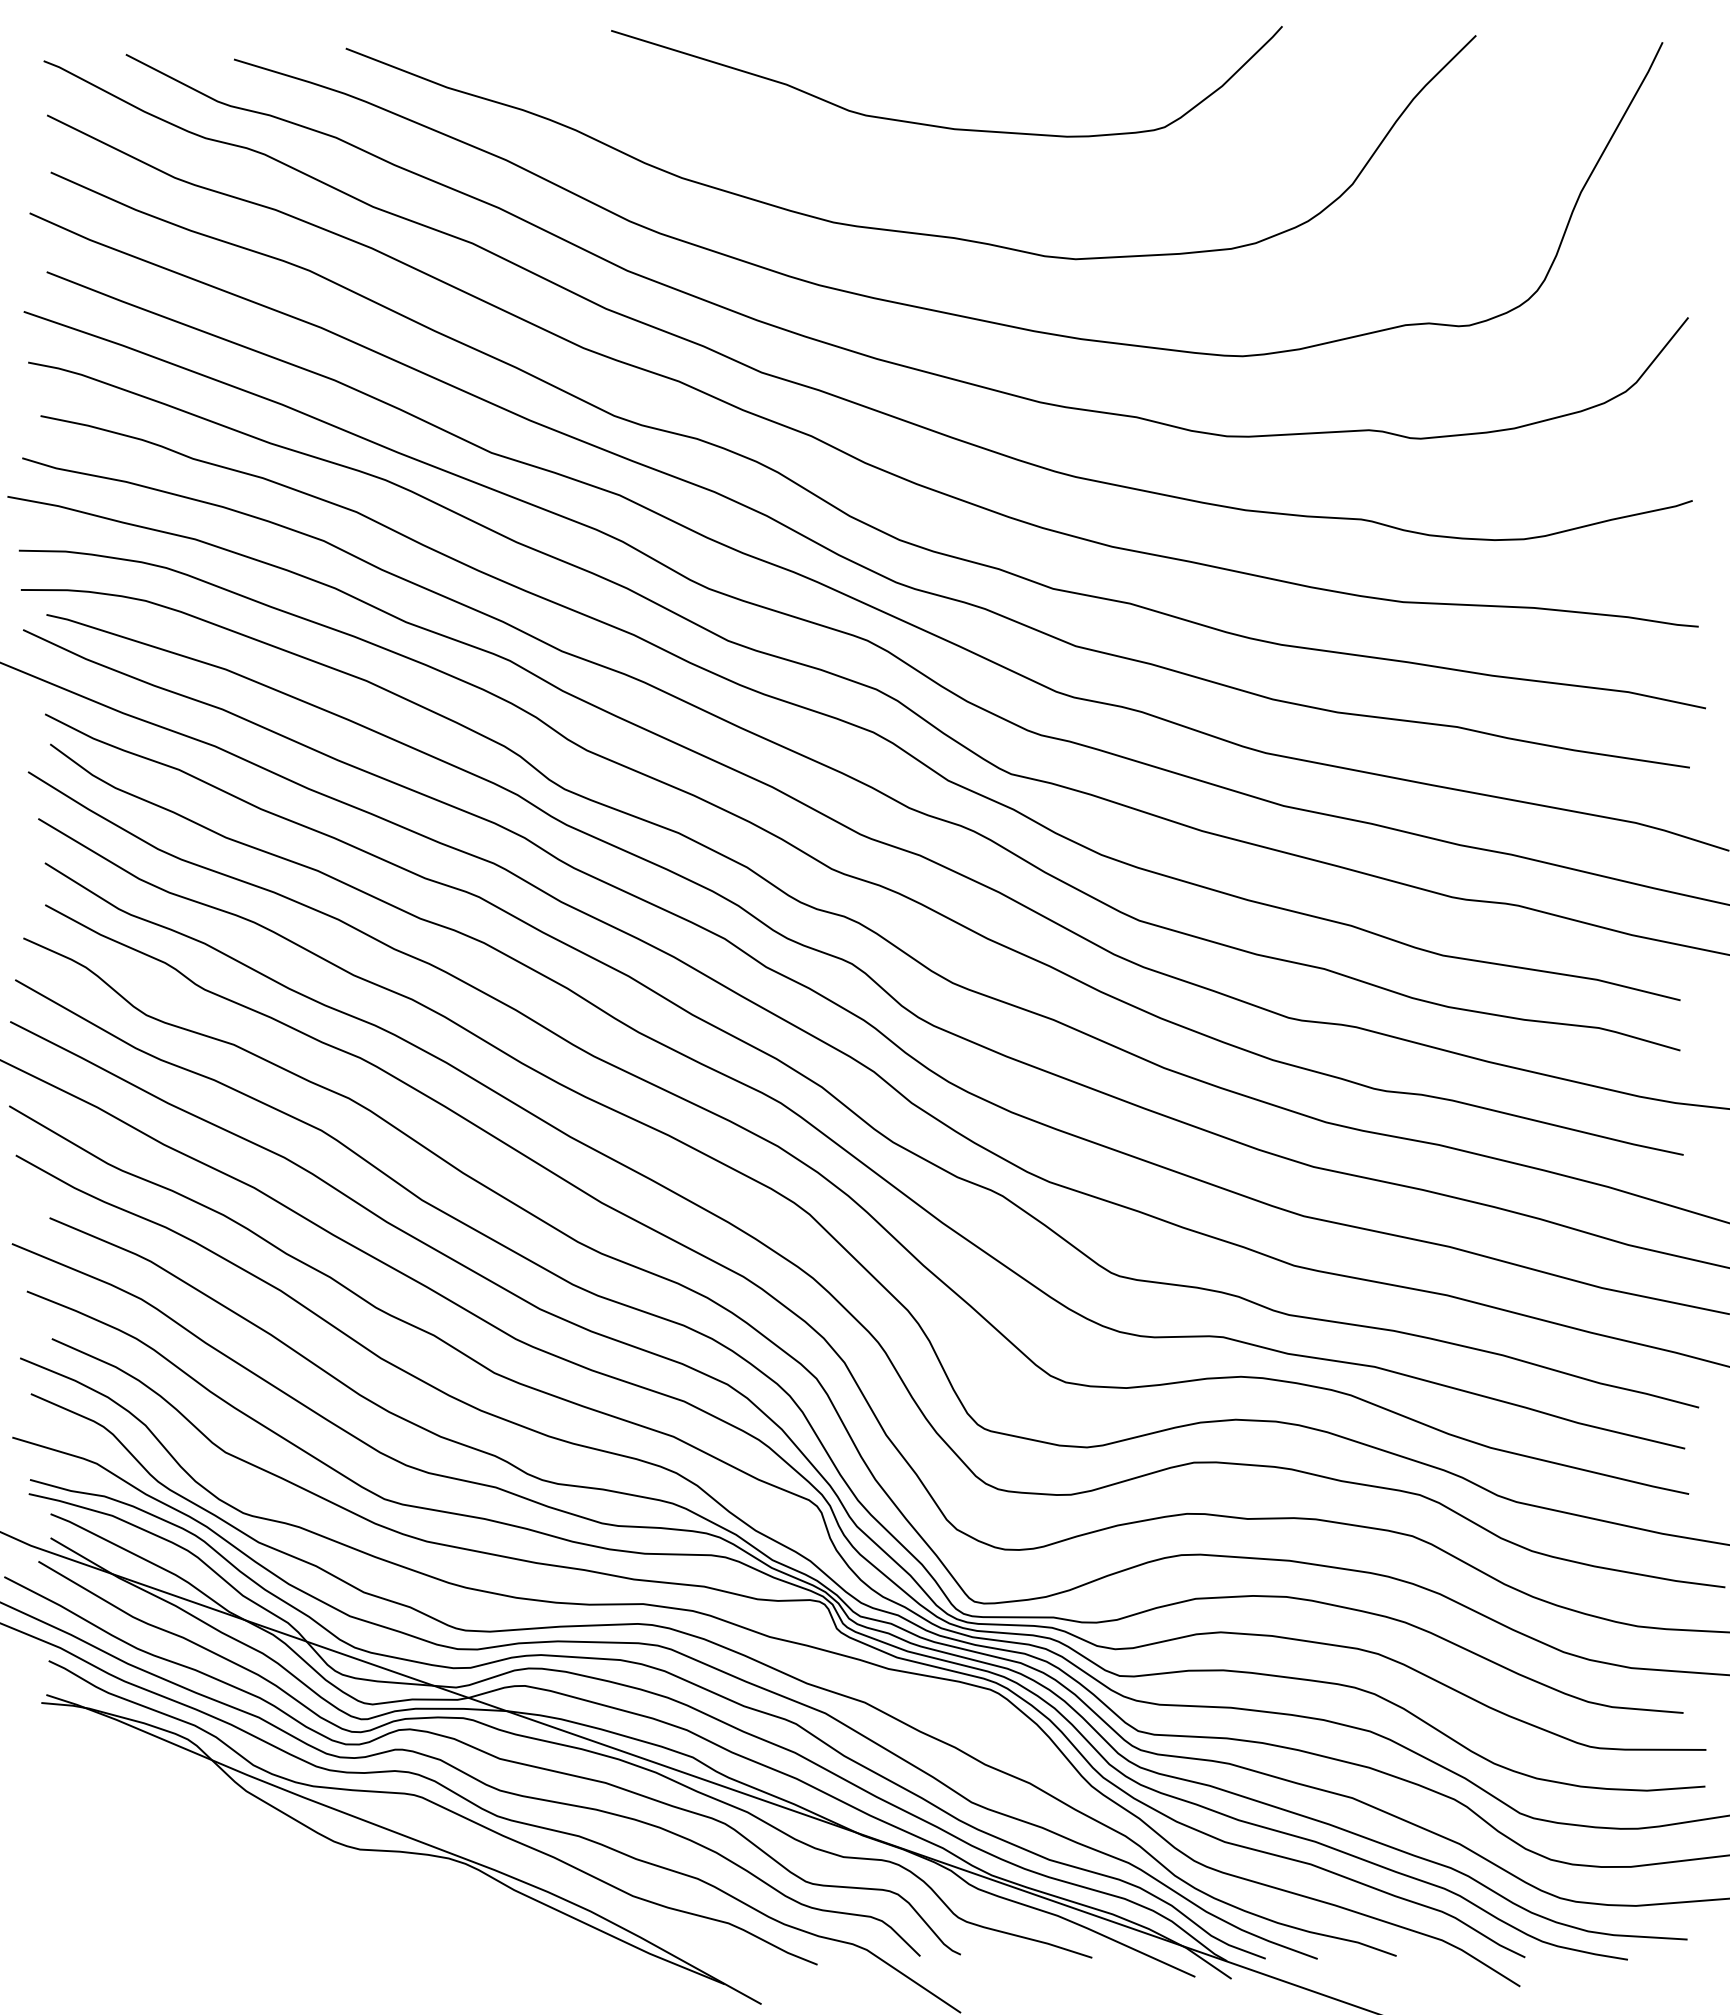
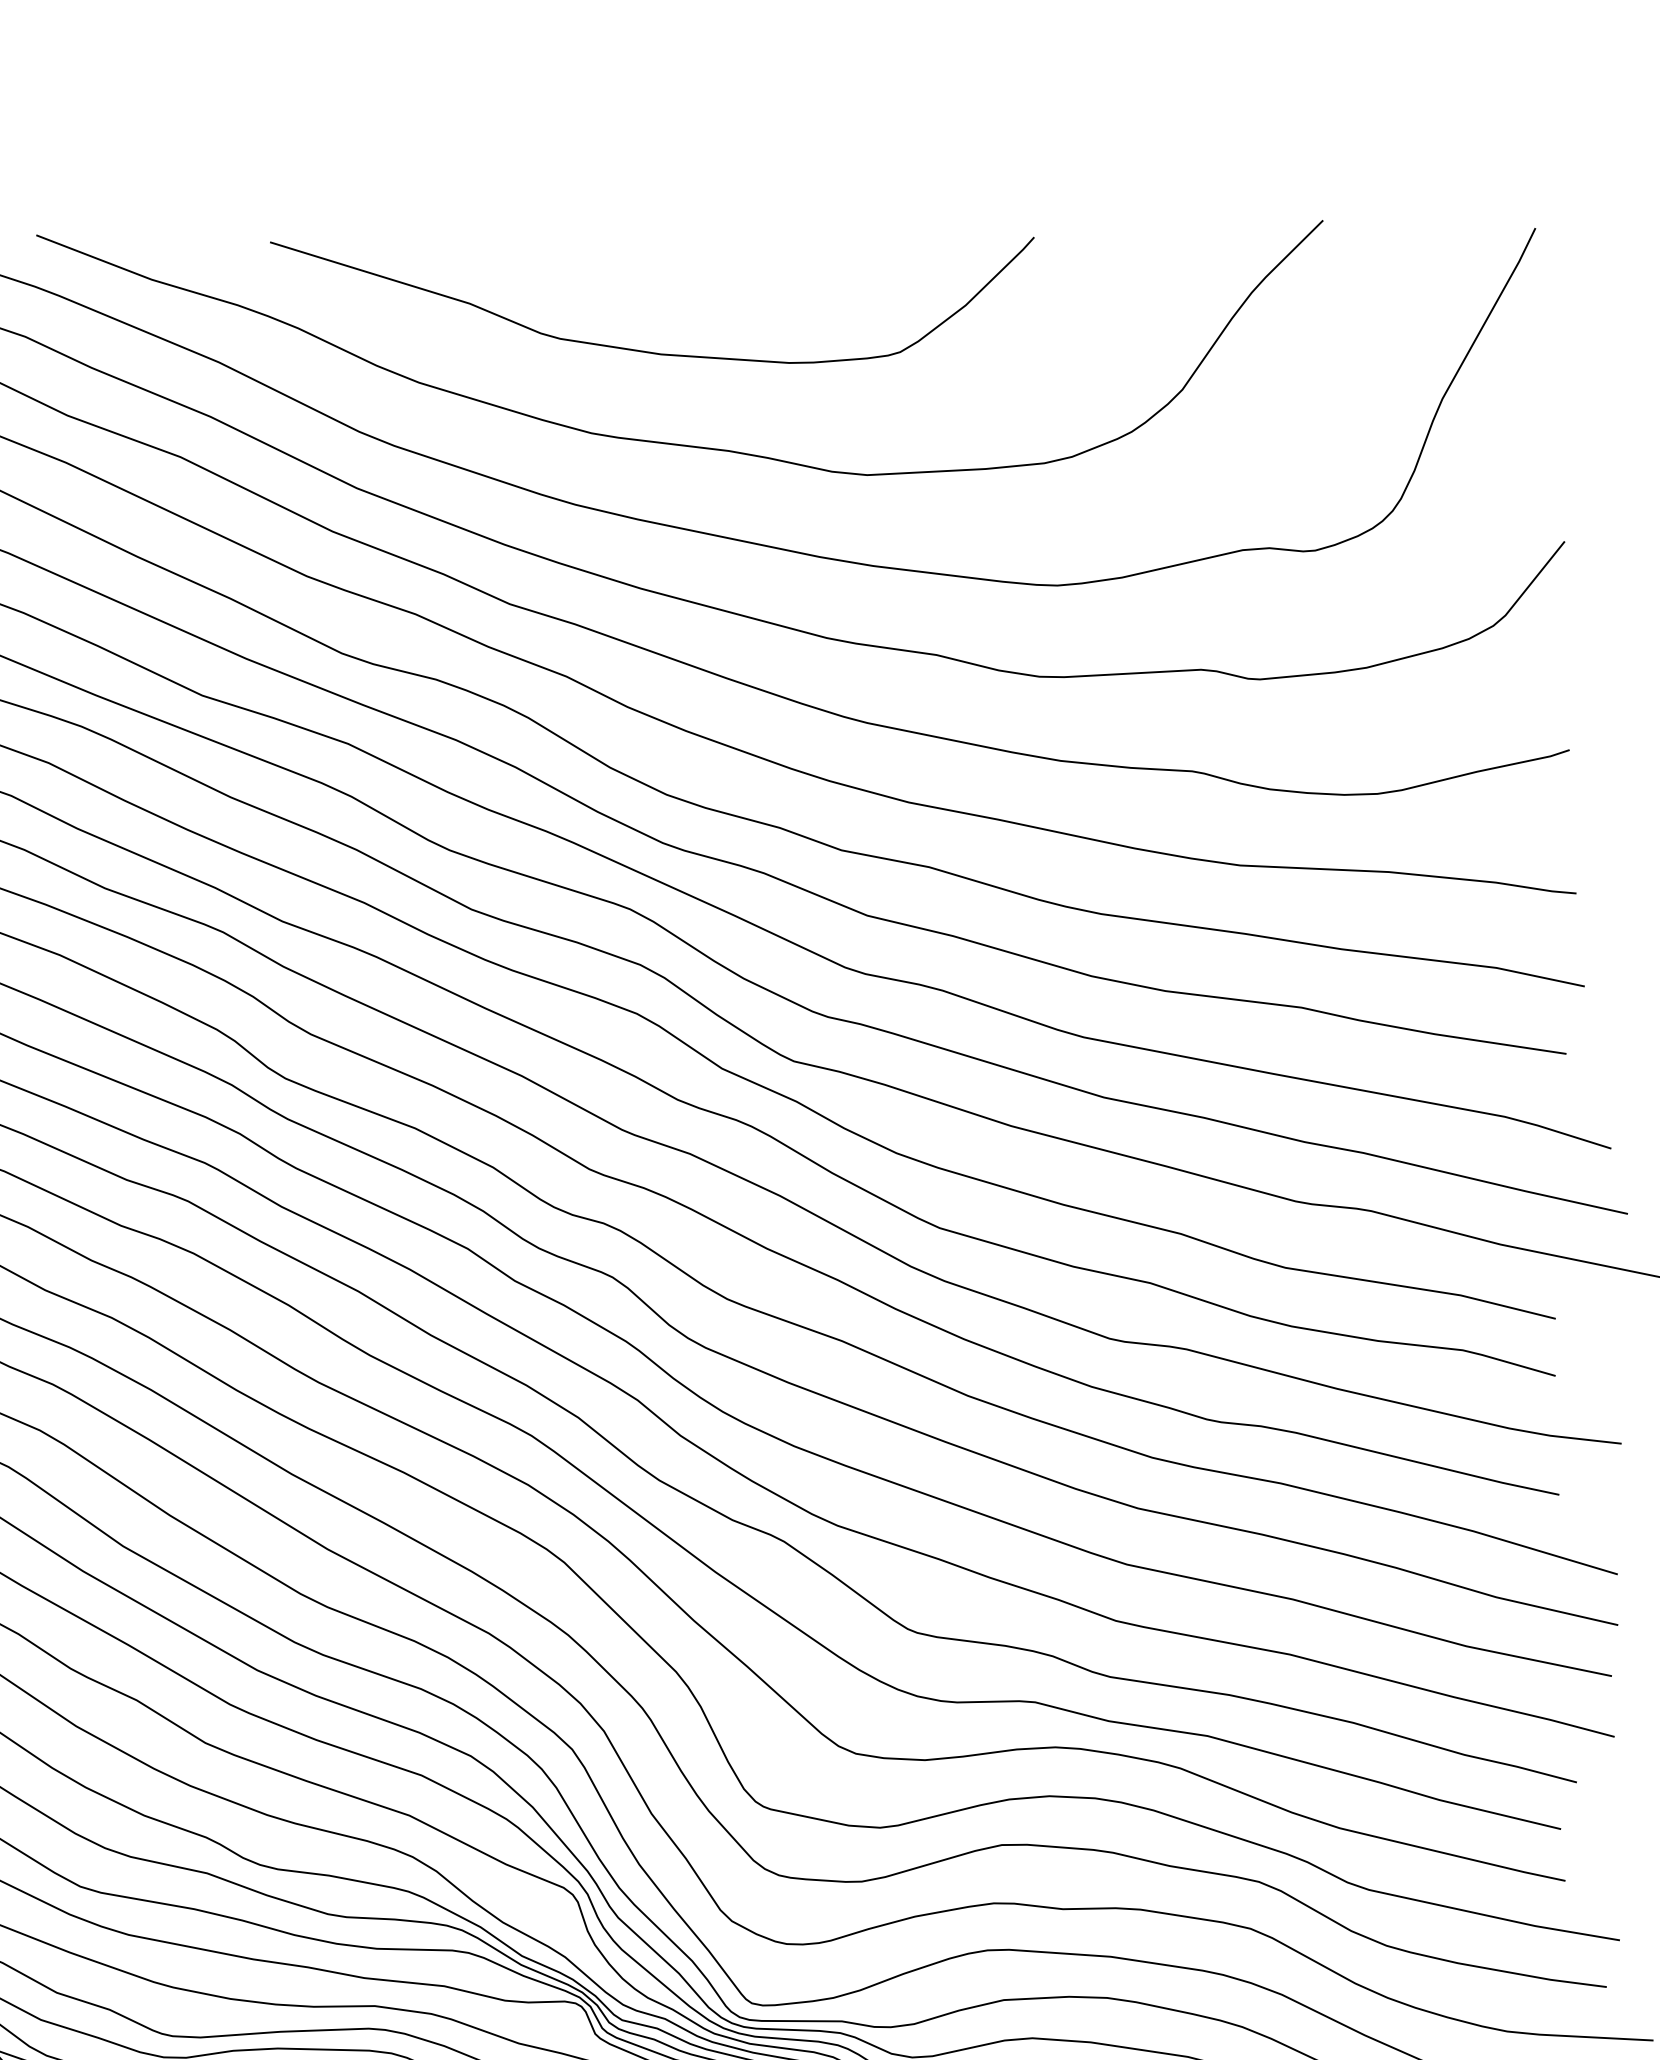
curve: (938, 125) -> (642, 350), moved

